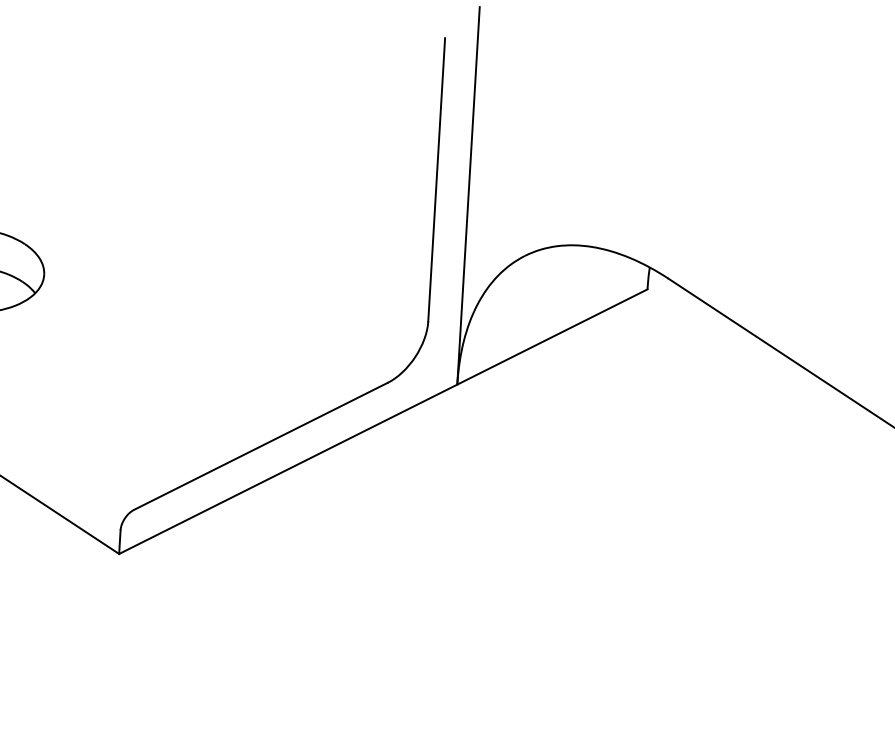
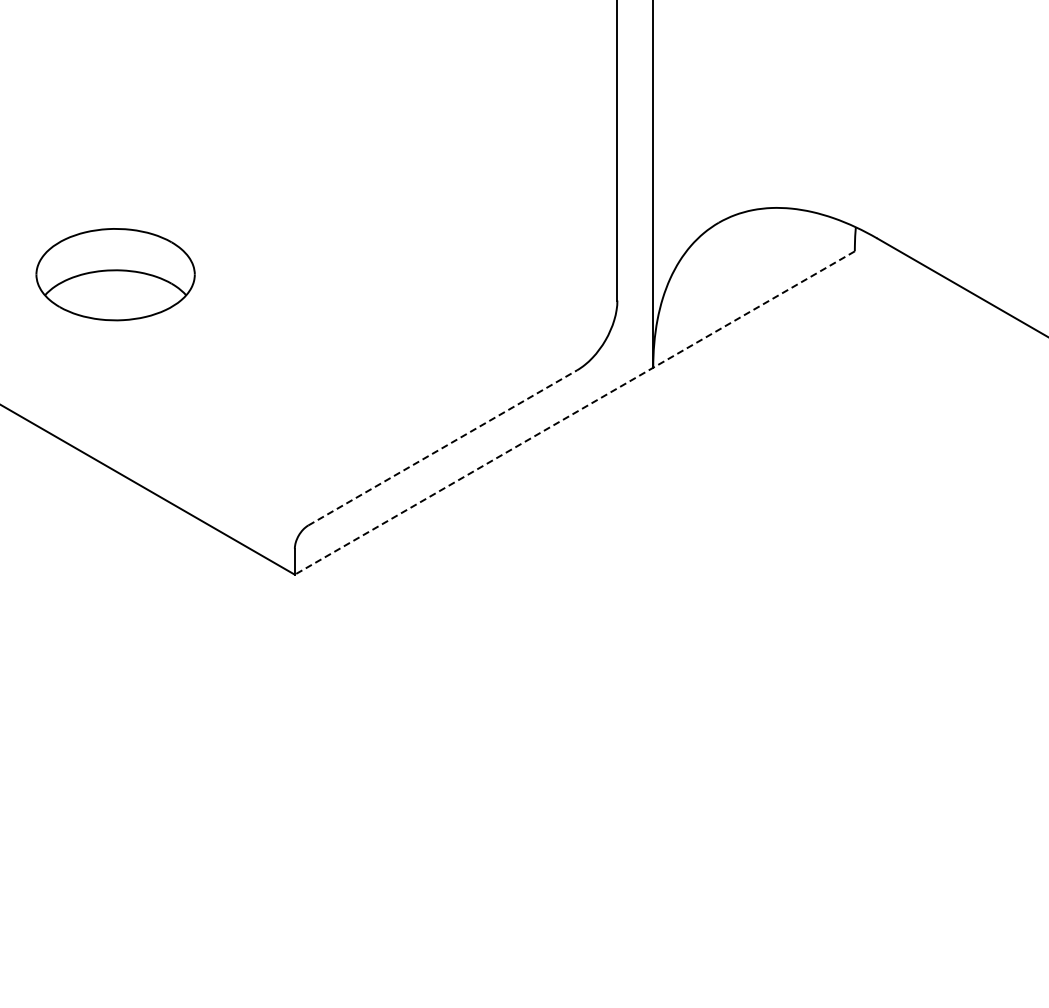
line: (383, 422) -> (574, 413), solid -> dashed
line: (261, 446) -> (443, 447), solid -> dashed

